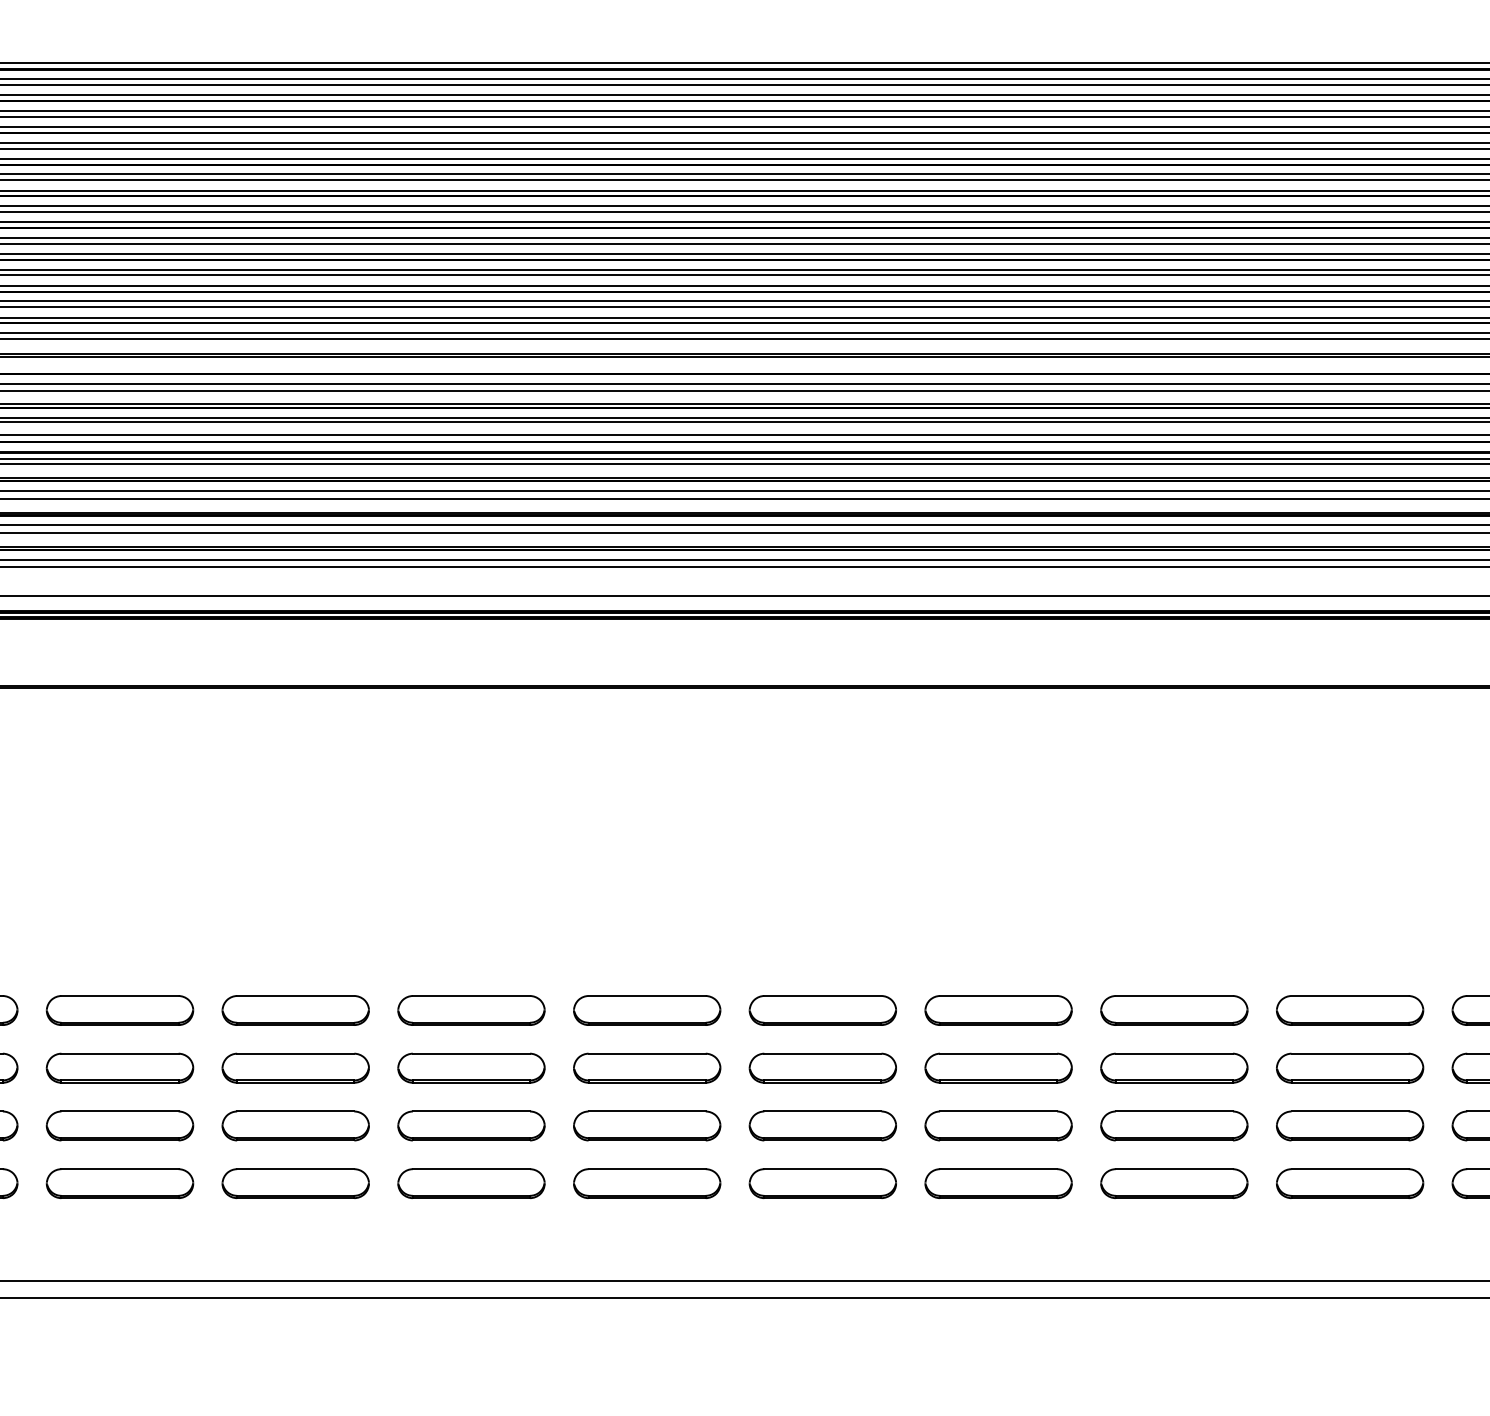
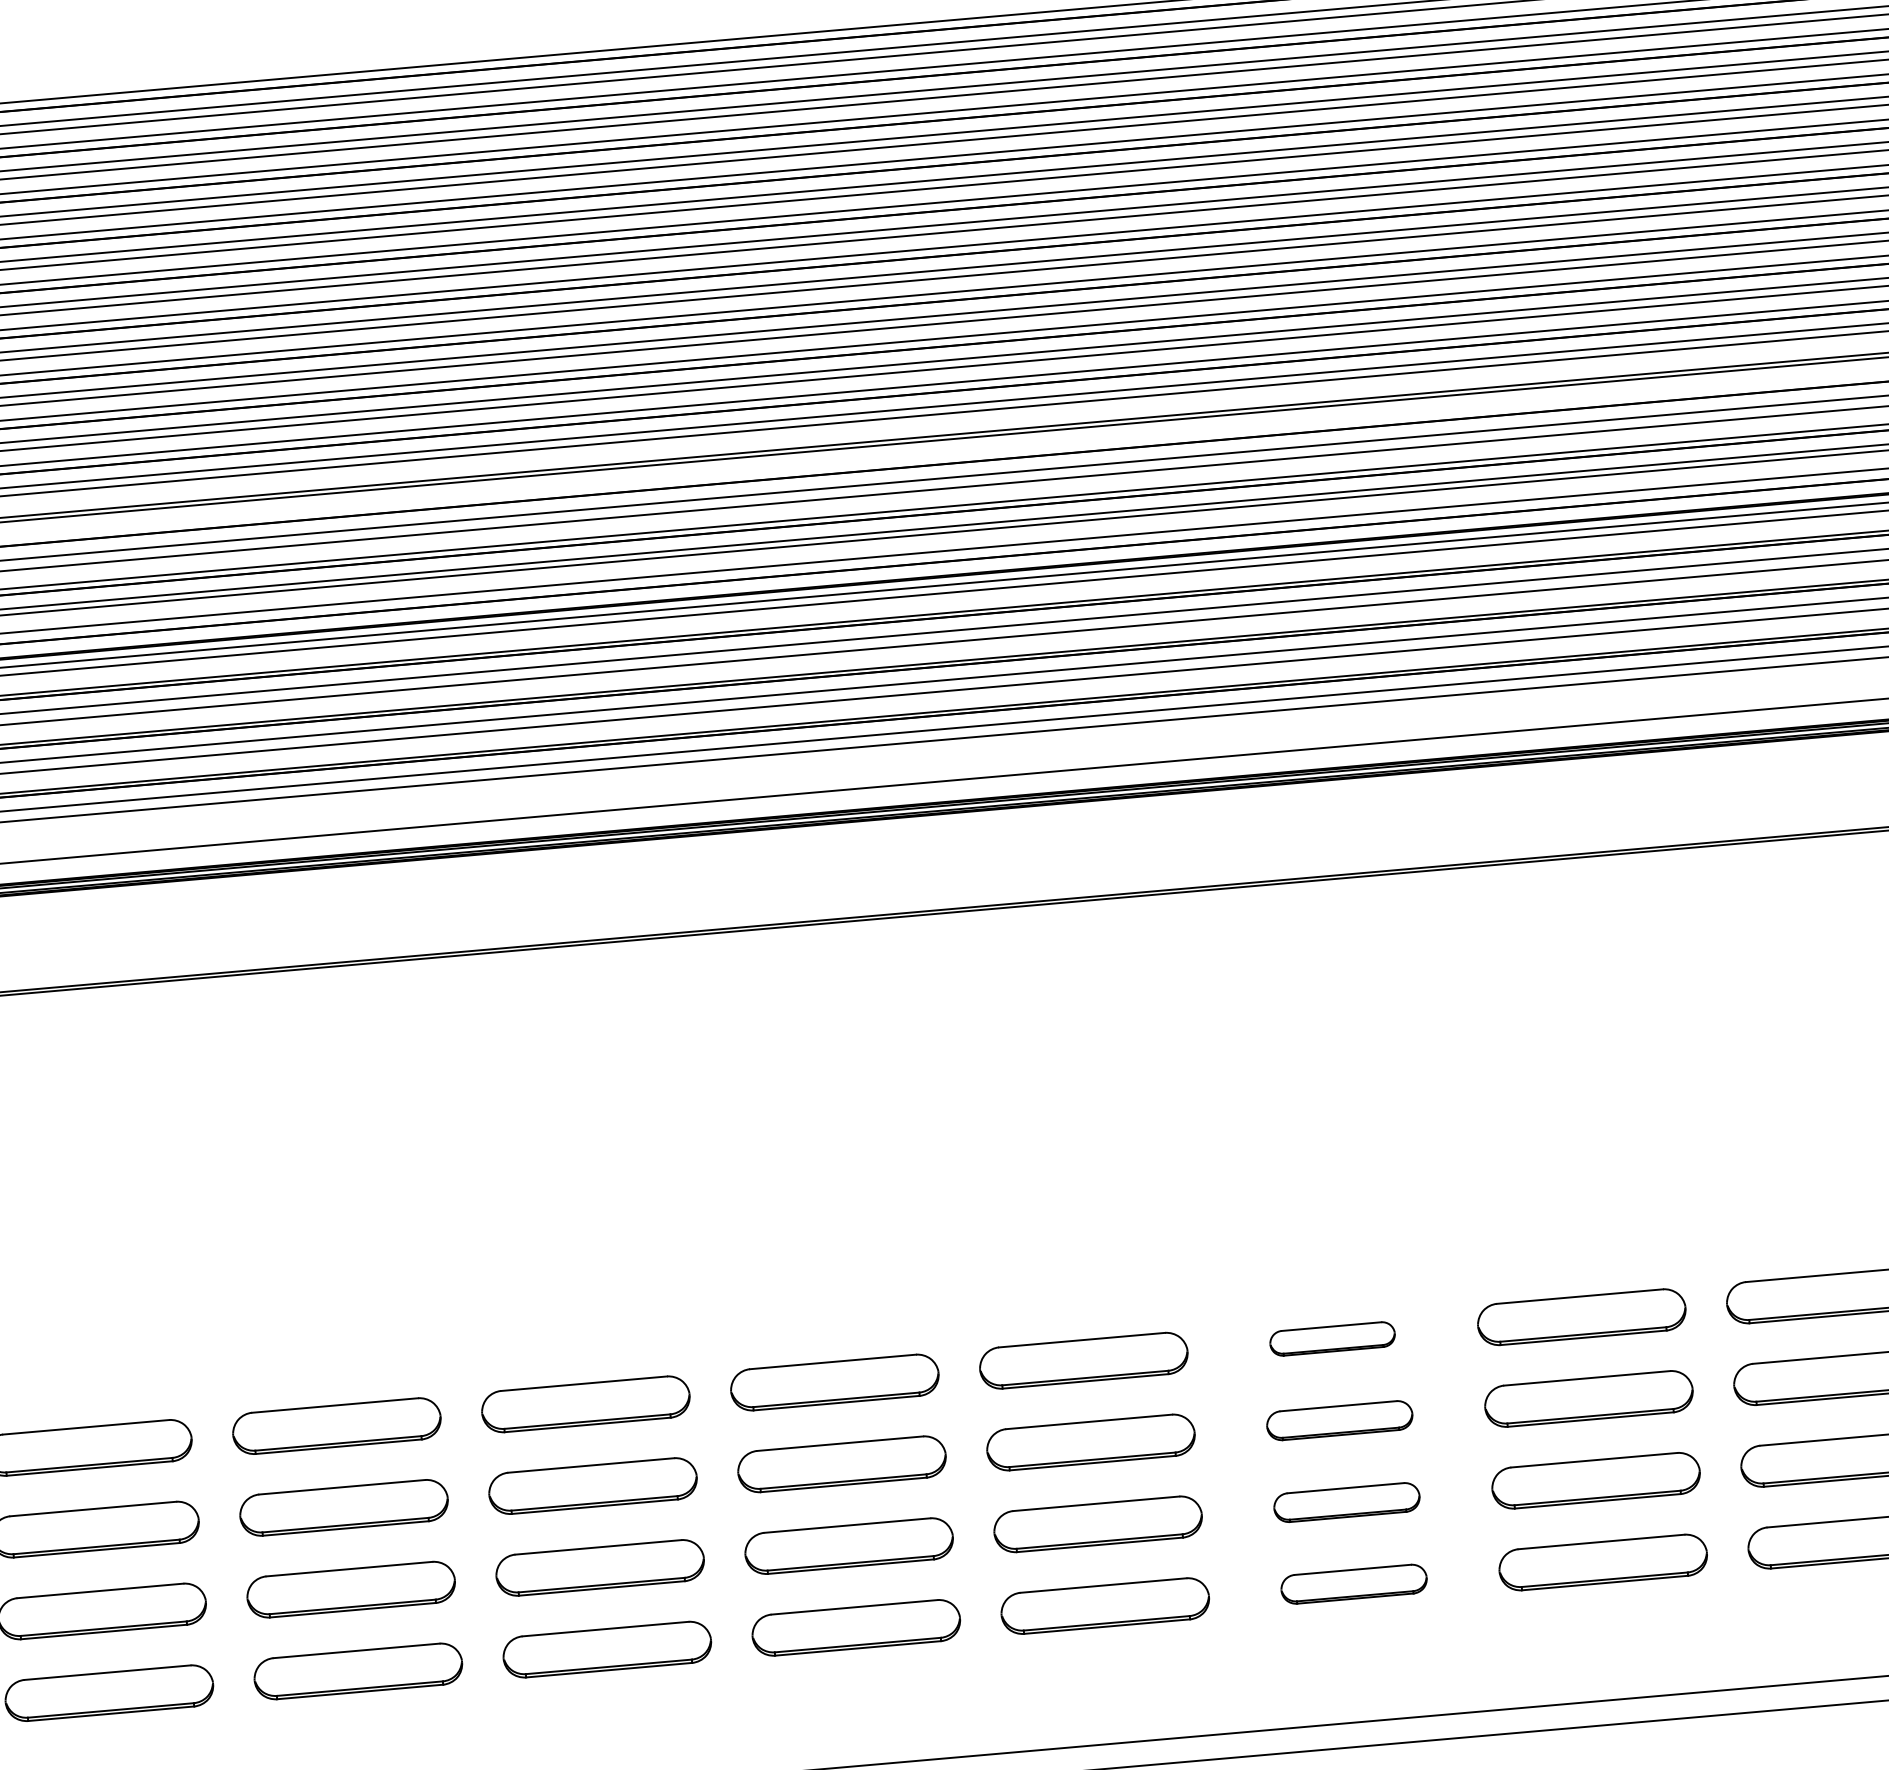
part: (822, 1010) -> (1332, 1338), size x0.6
part: (822, 1067) -> (1339, 1419), size x0.7
part: (822, 1125) -> (1346, 1501), size x0.7
part: (822, 1183) -> (1353, 1584), size x0.7

